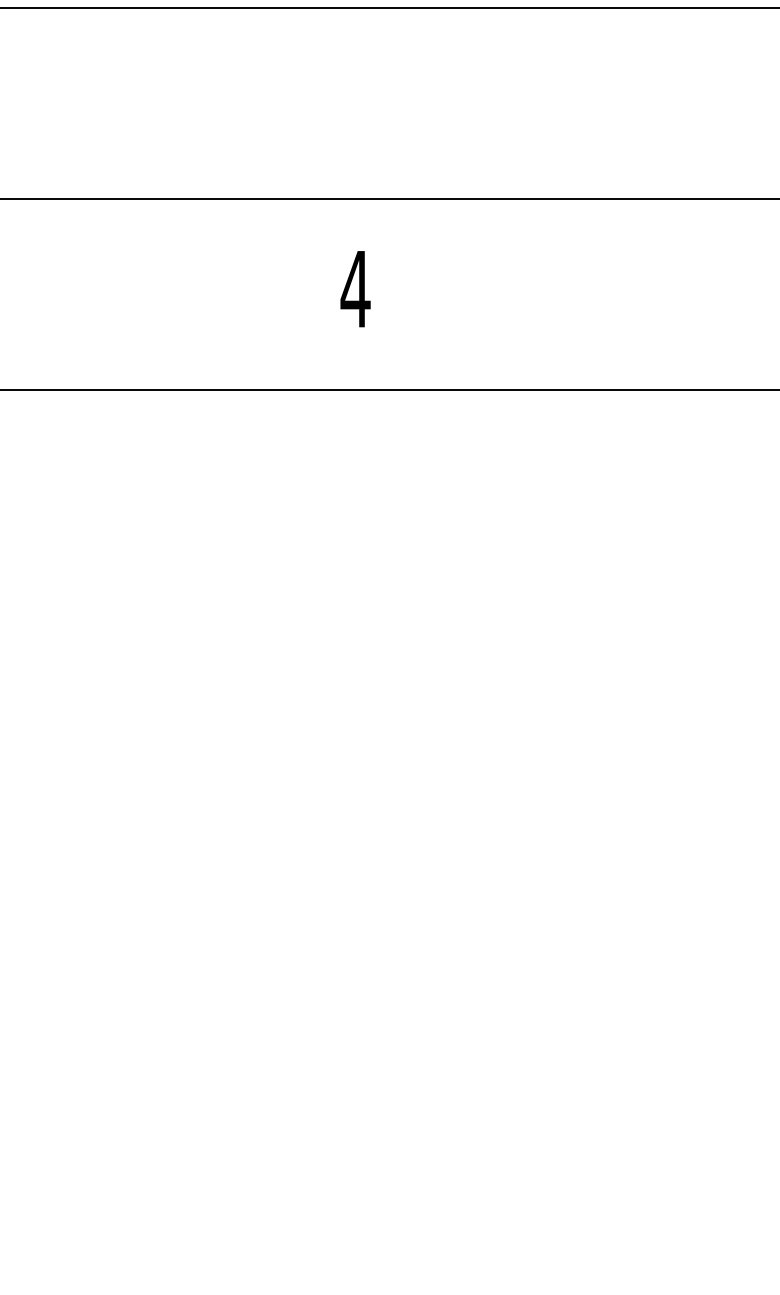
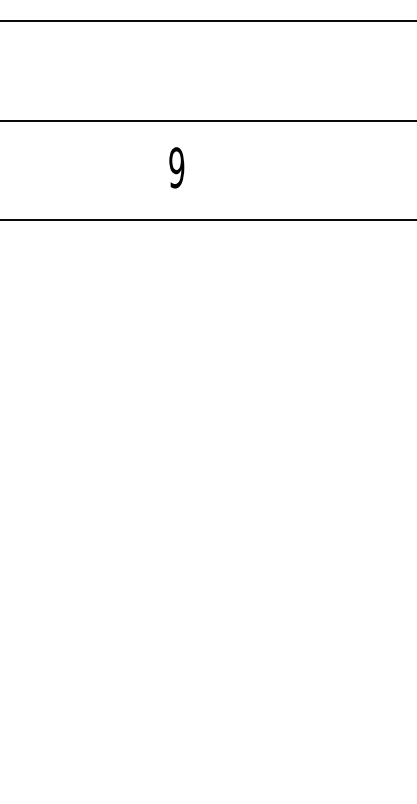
text: (355, 288) -> (176, 167), 4 -> 9

